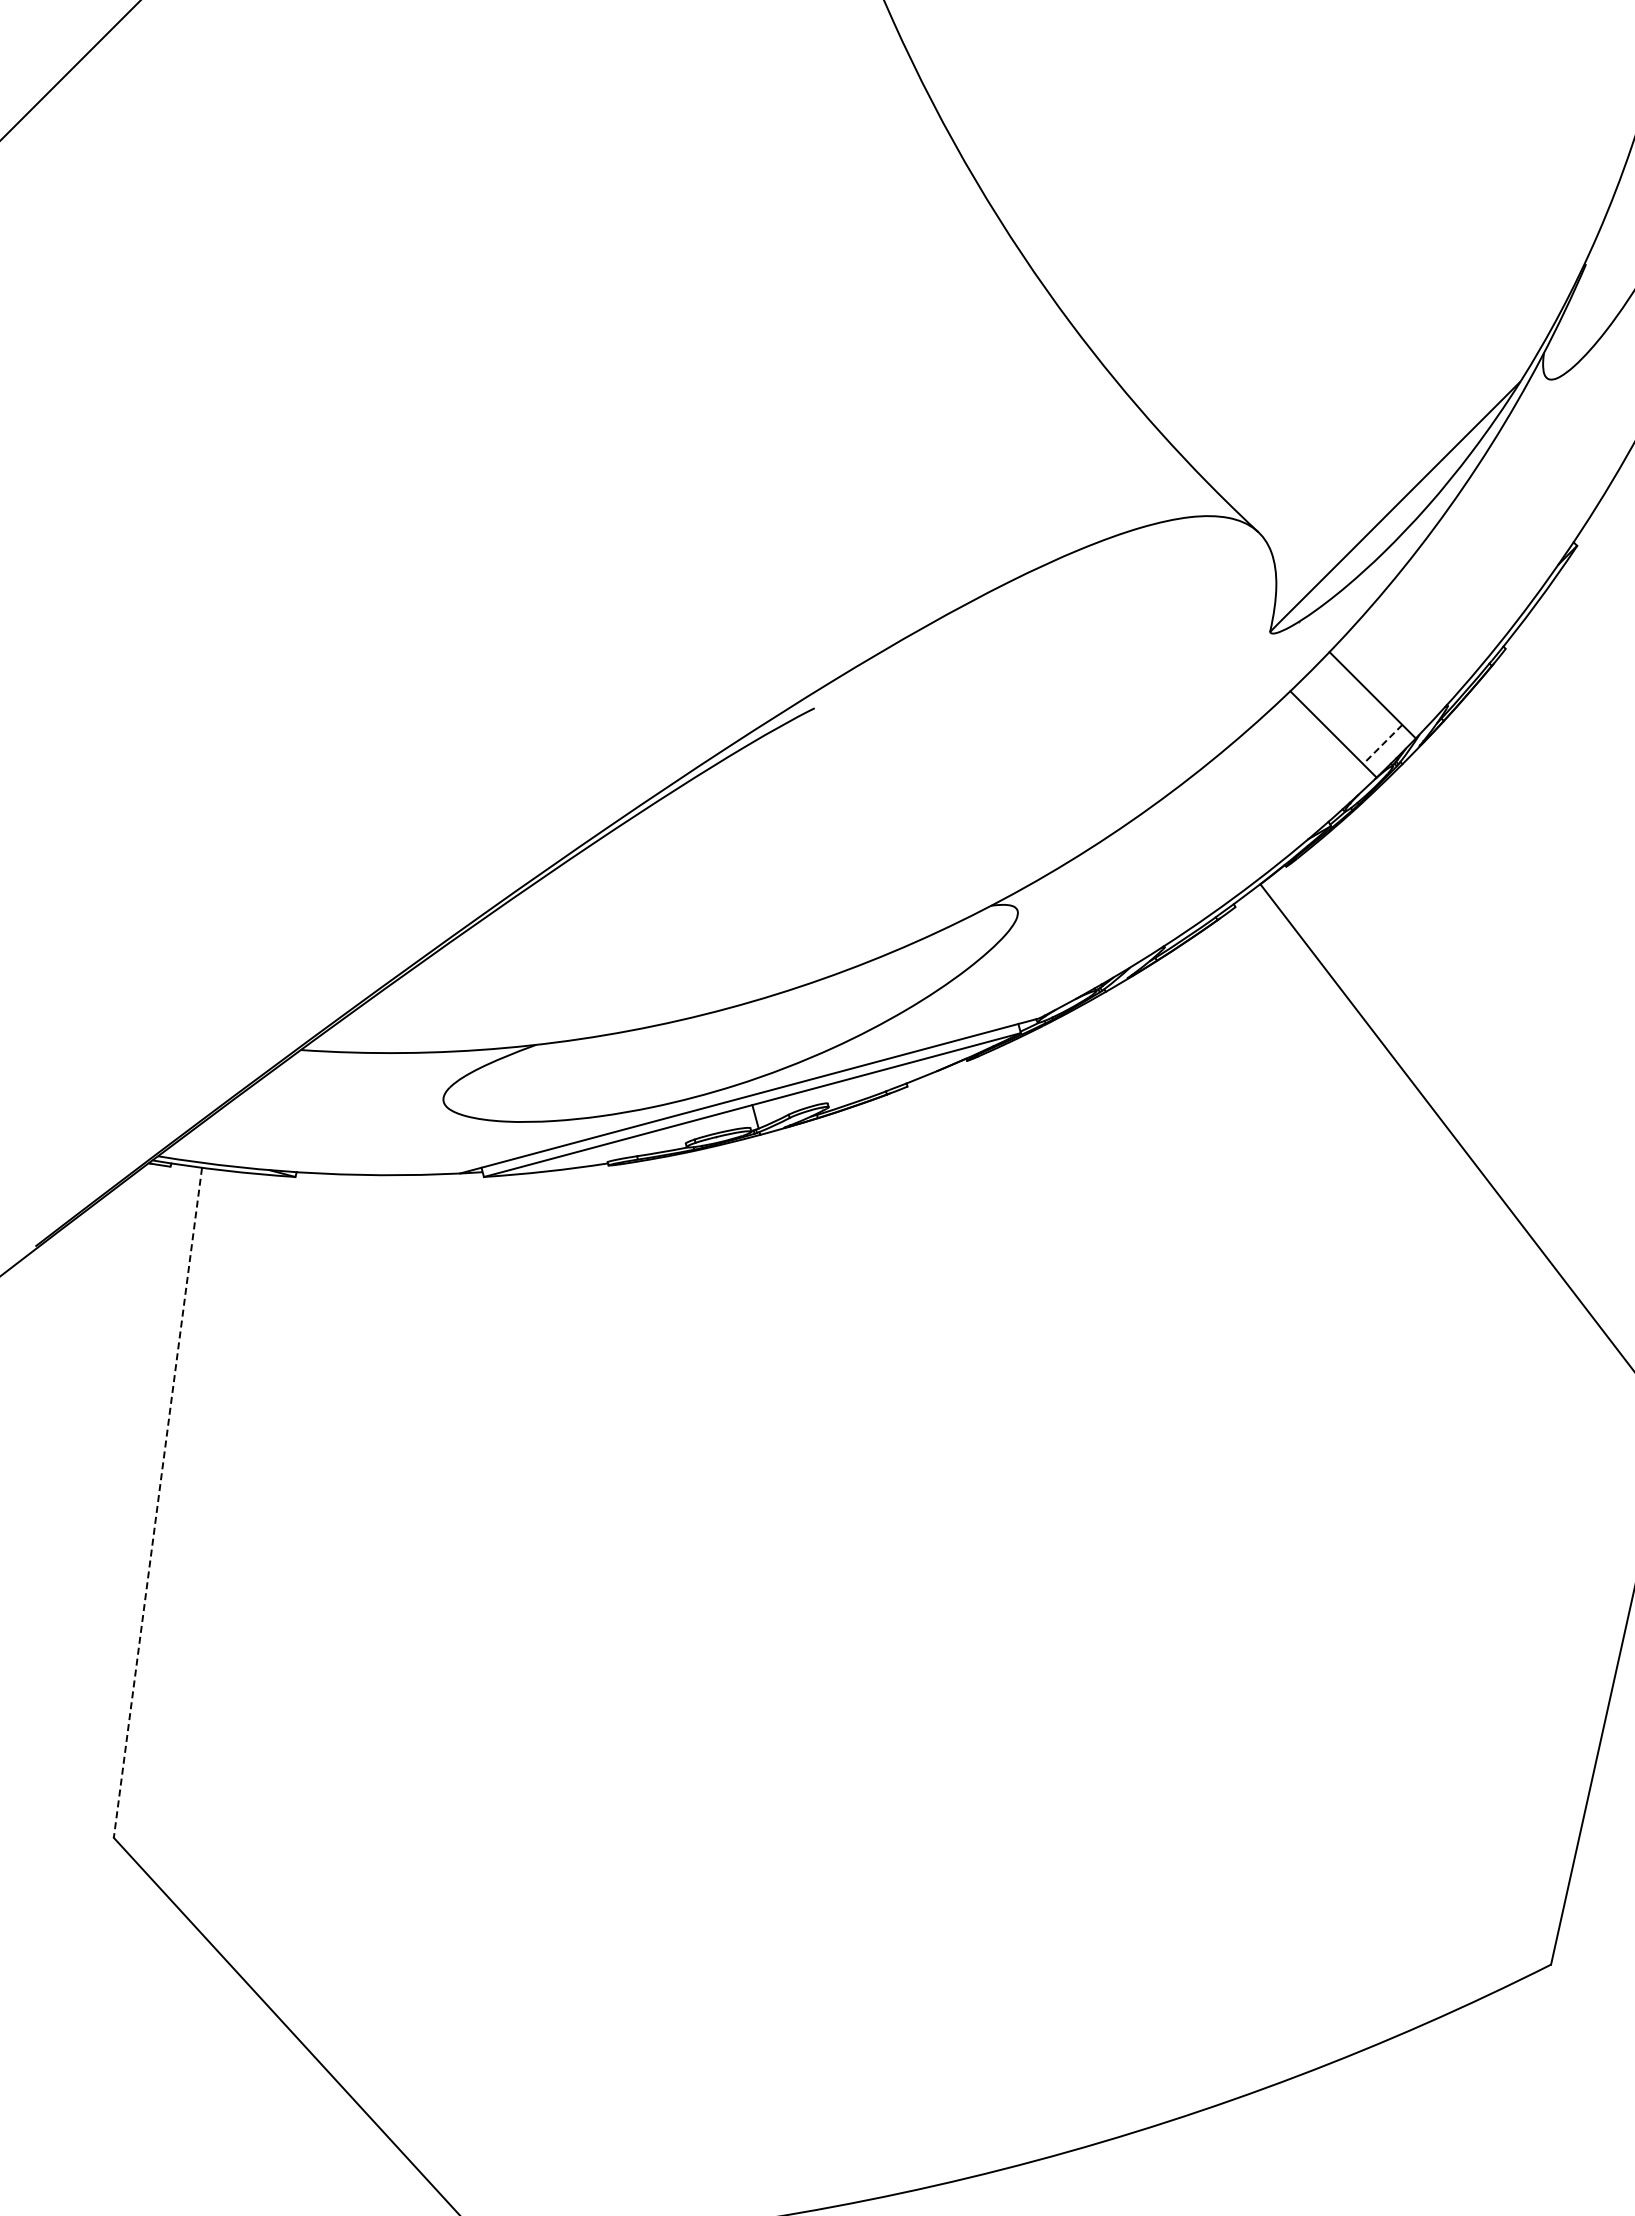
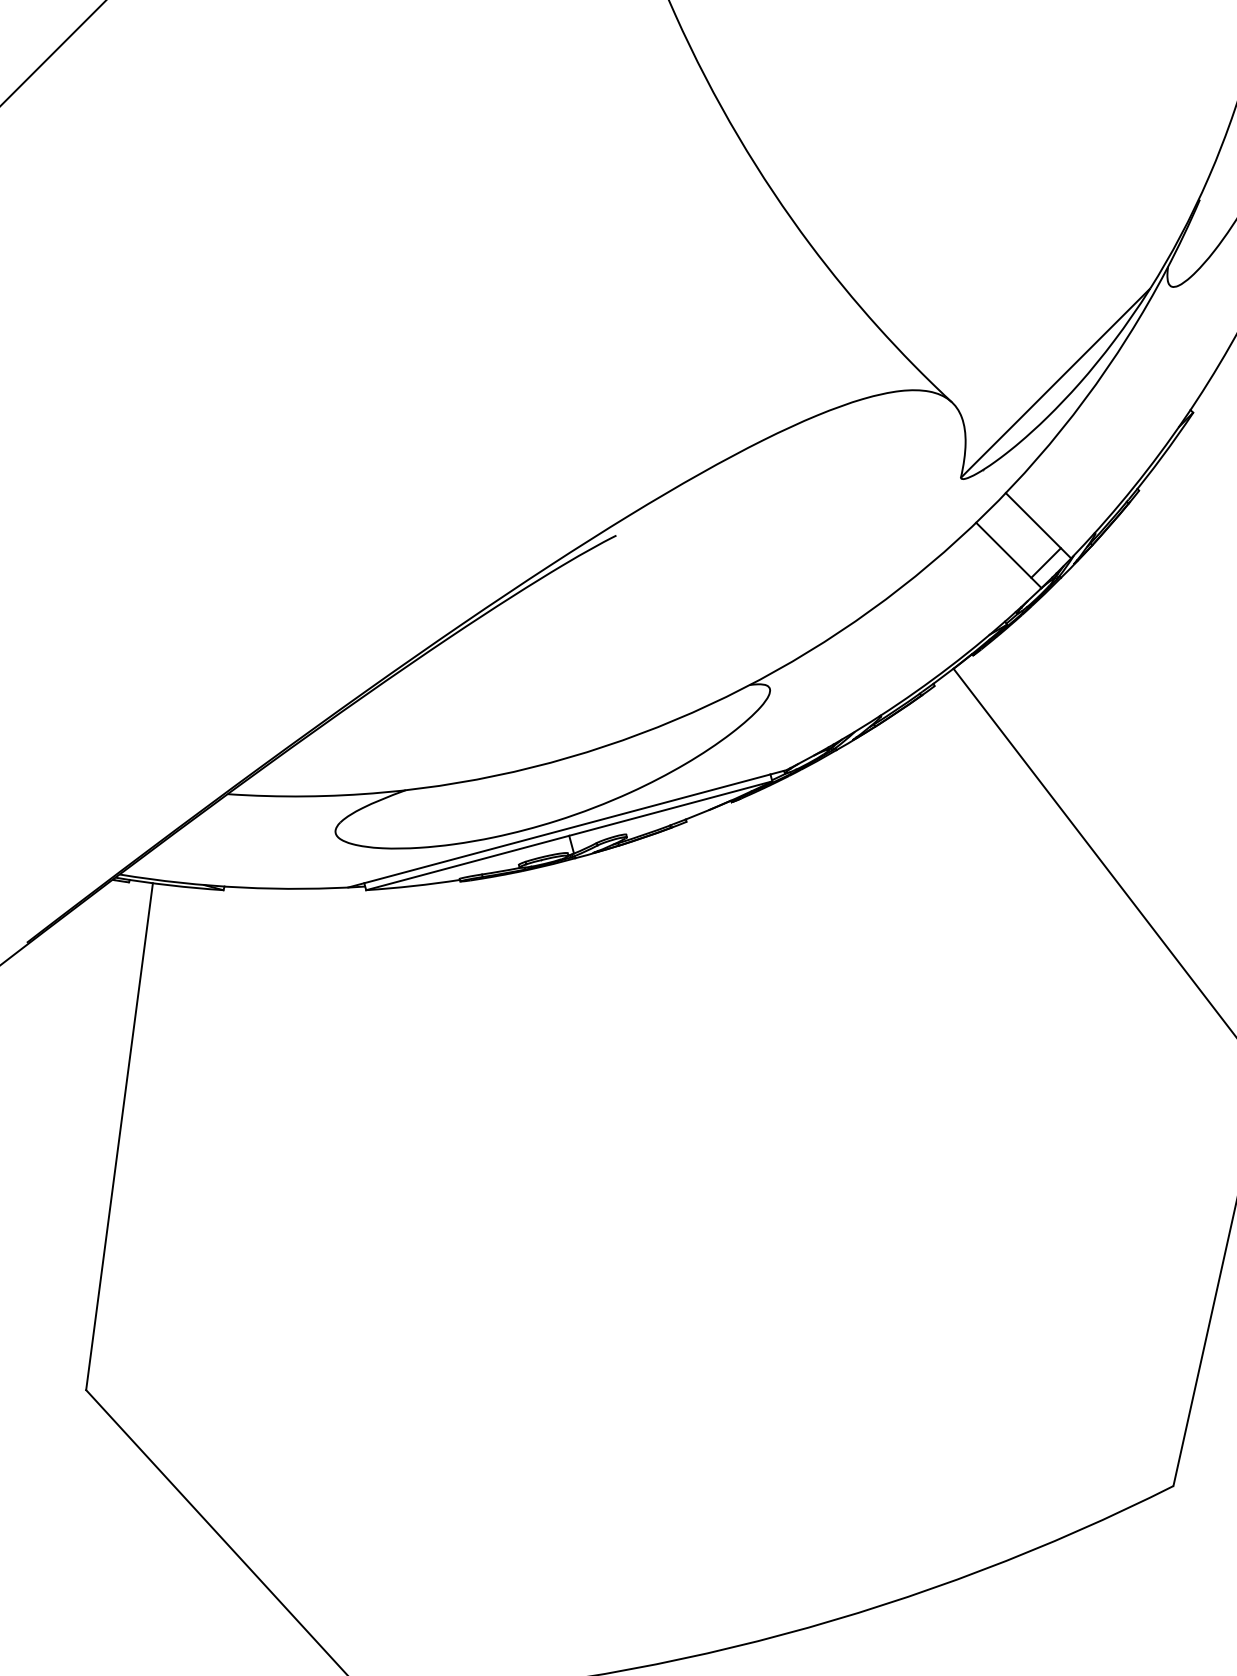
line: (1382, 744) -> (1045, 563), dashed -> solid
line: (157, 1502) -> (119, 1136), dashed -> solid

